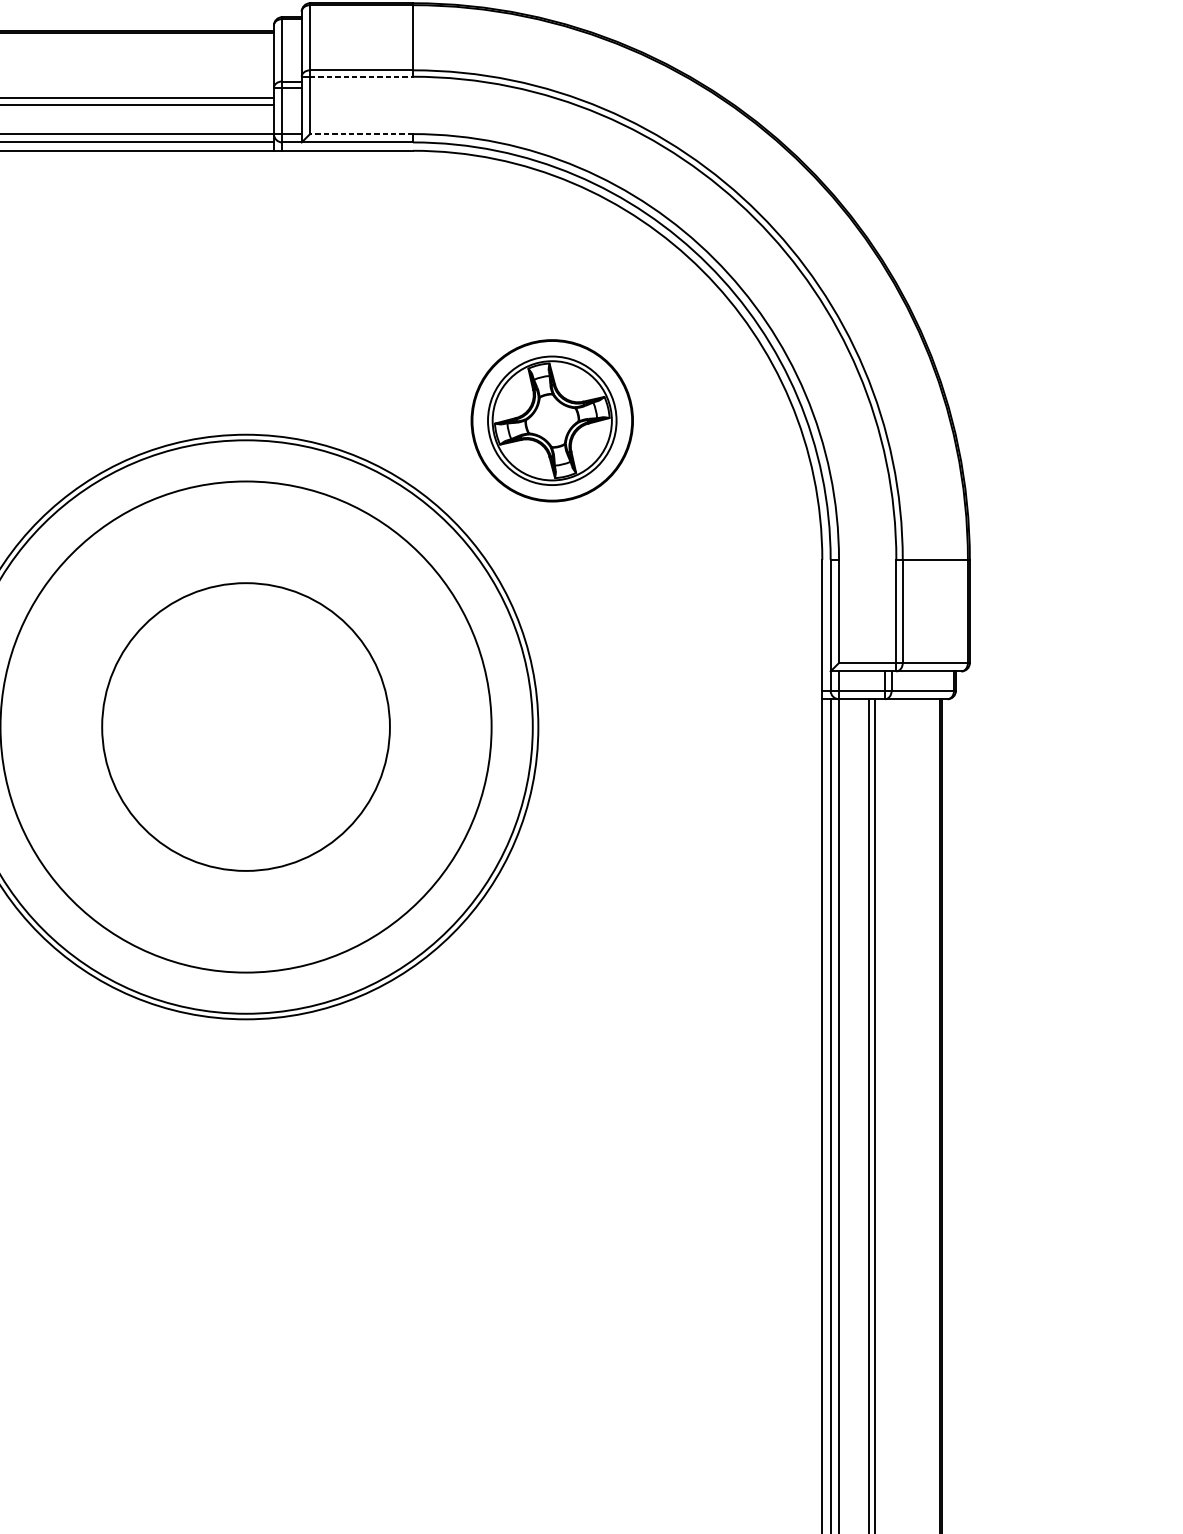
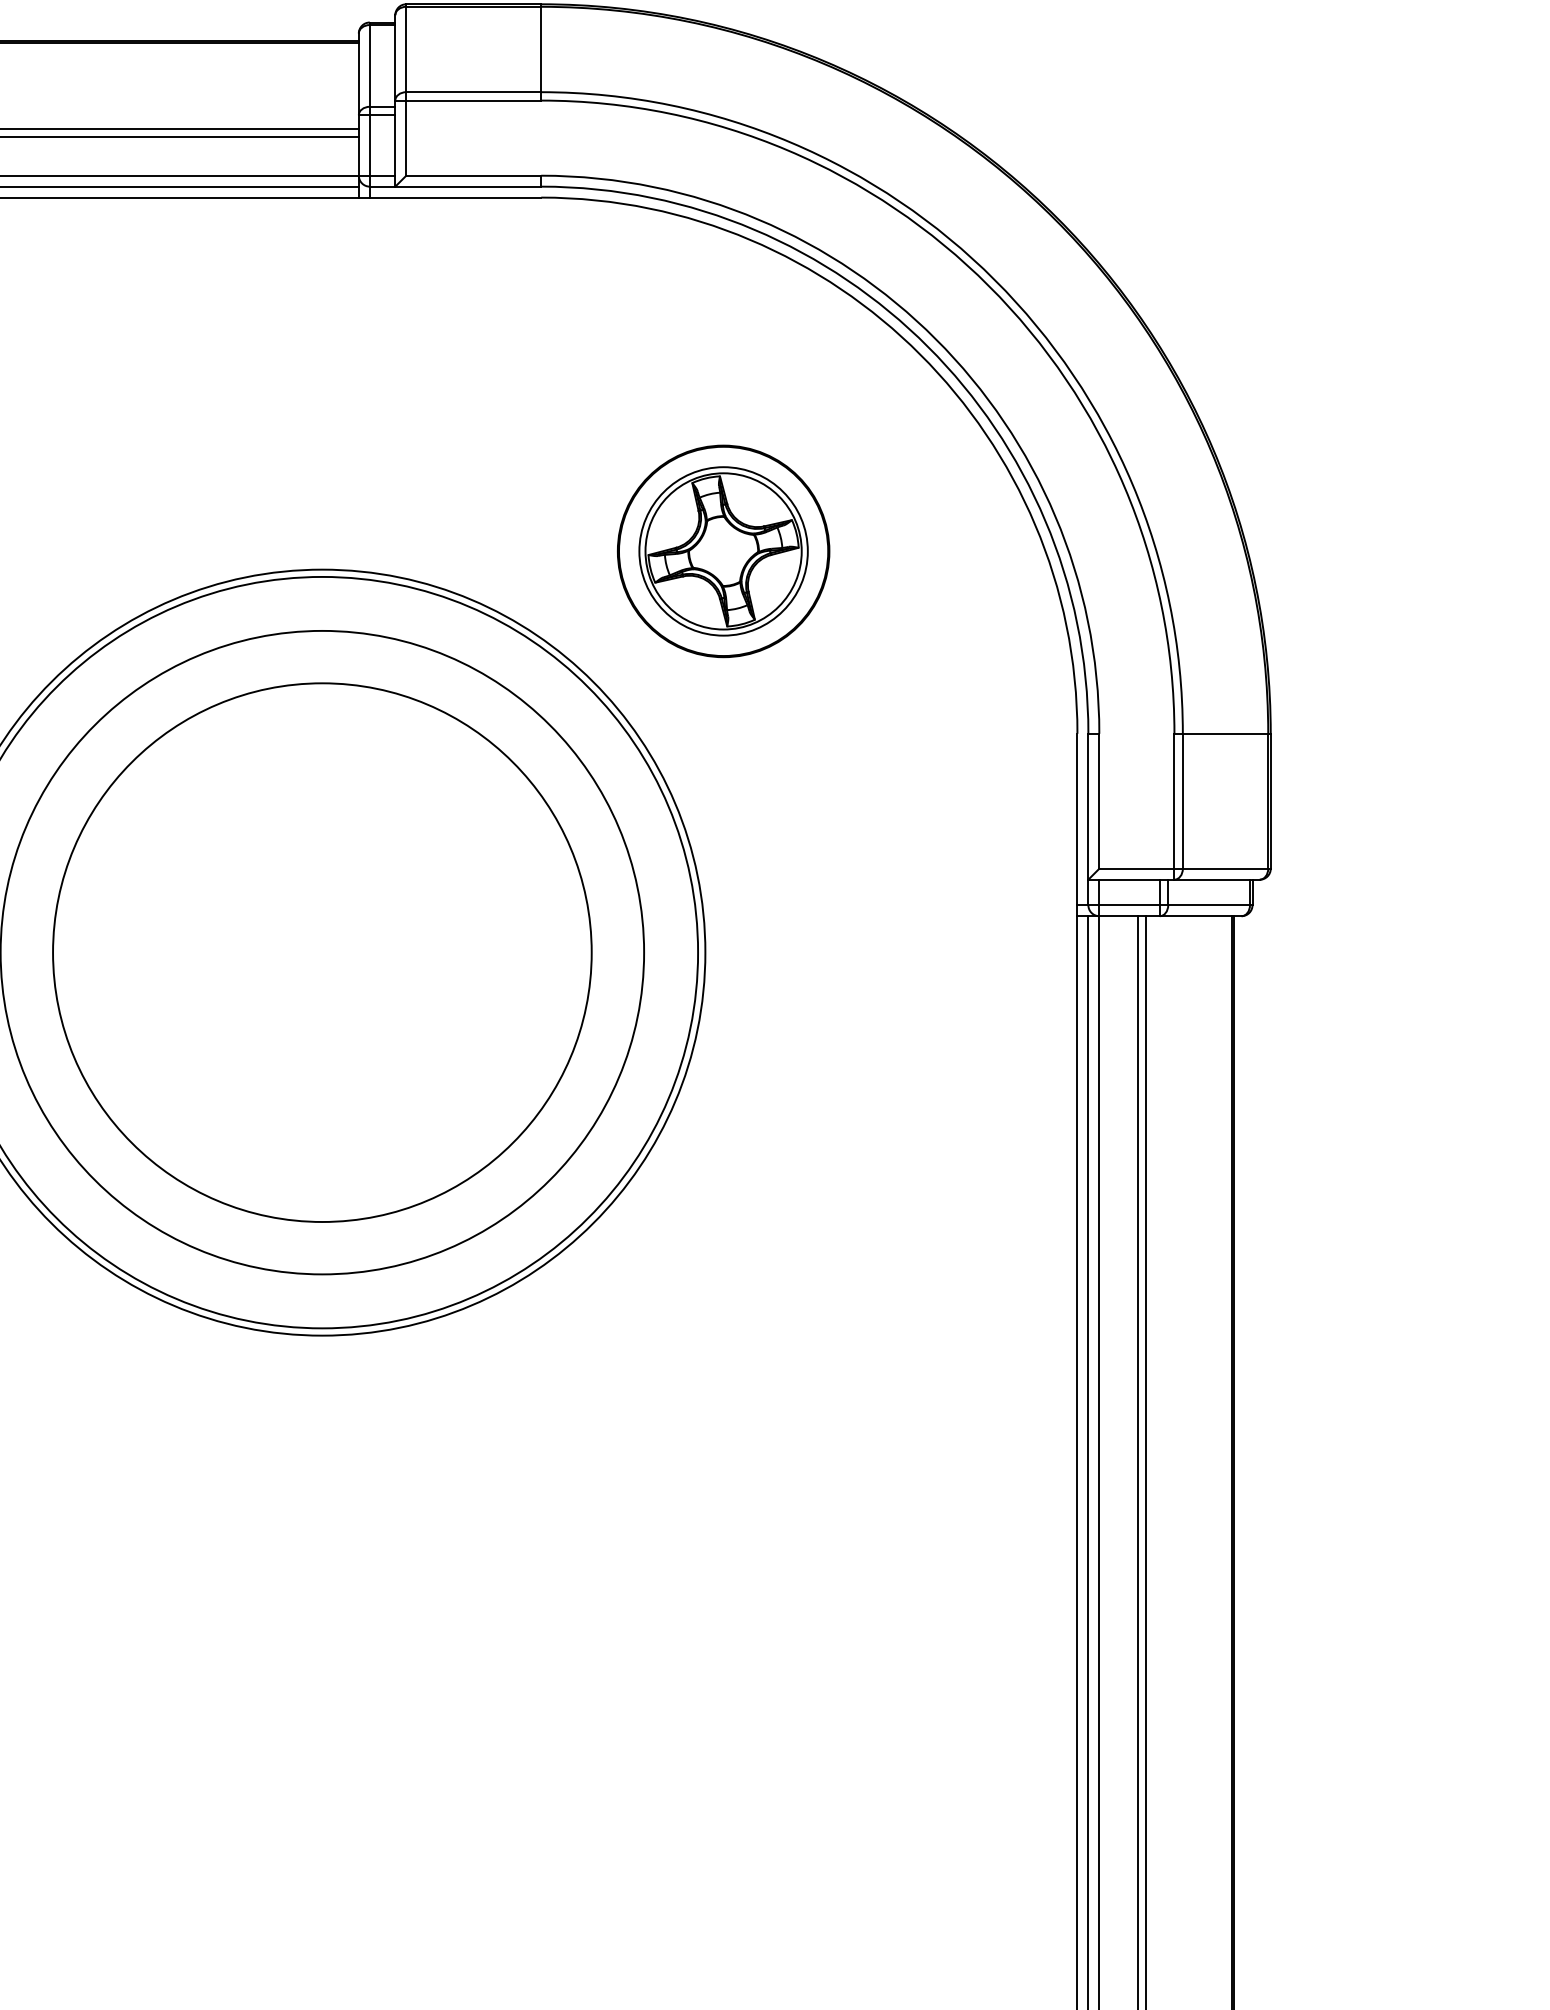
line: (362, 76) -> (474, 100), dashed -> solid
line: (361, 133) -> (473, 175), dashed -> solid
circle: (246, 726) -> (322, 952), size x1.43

